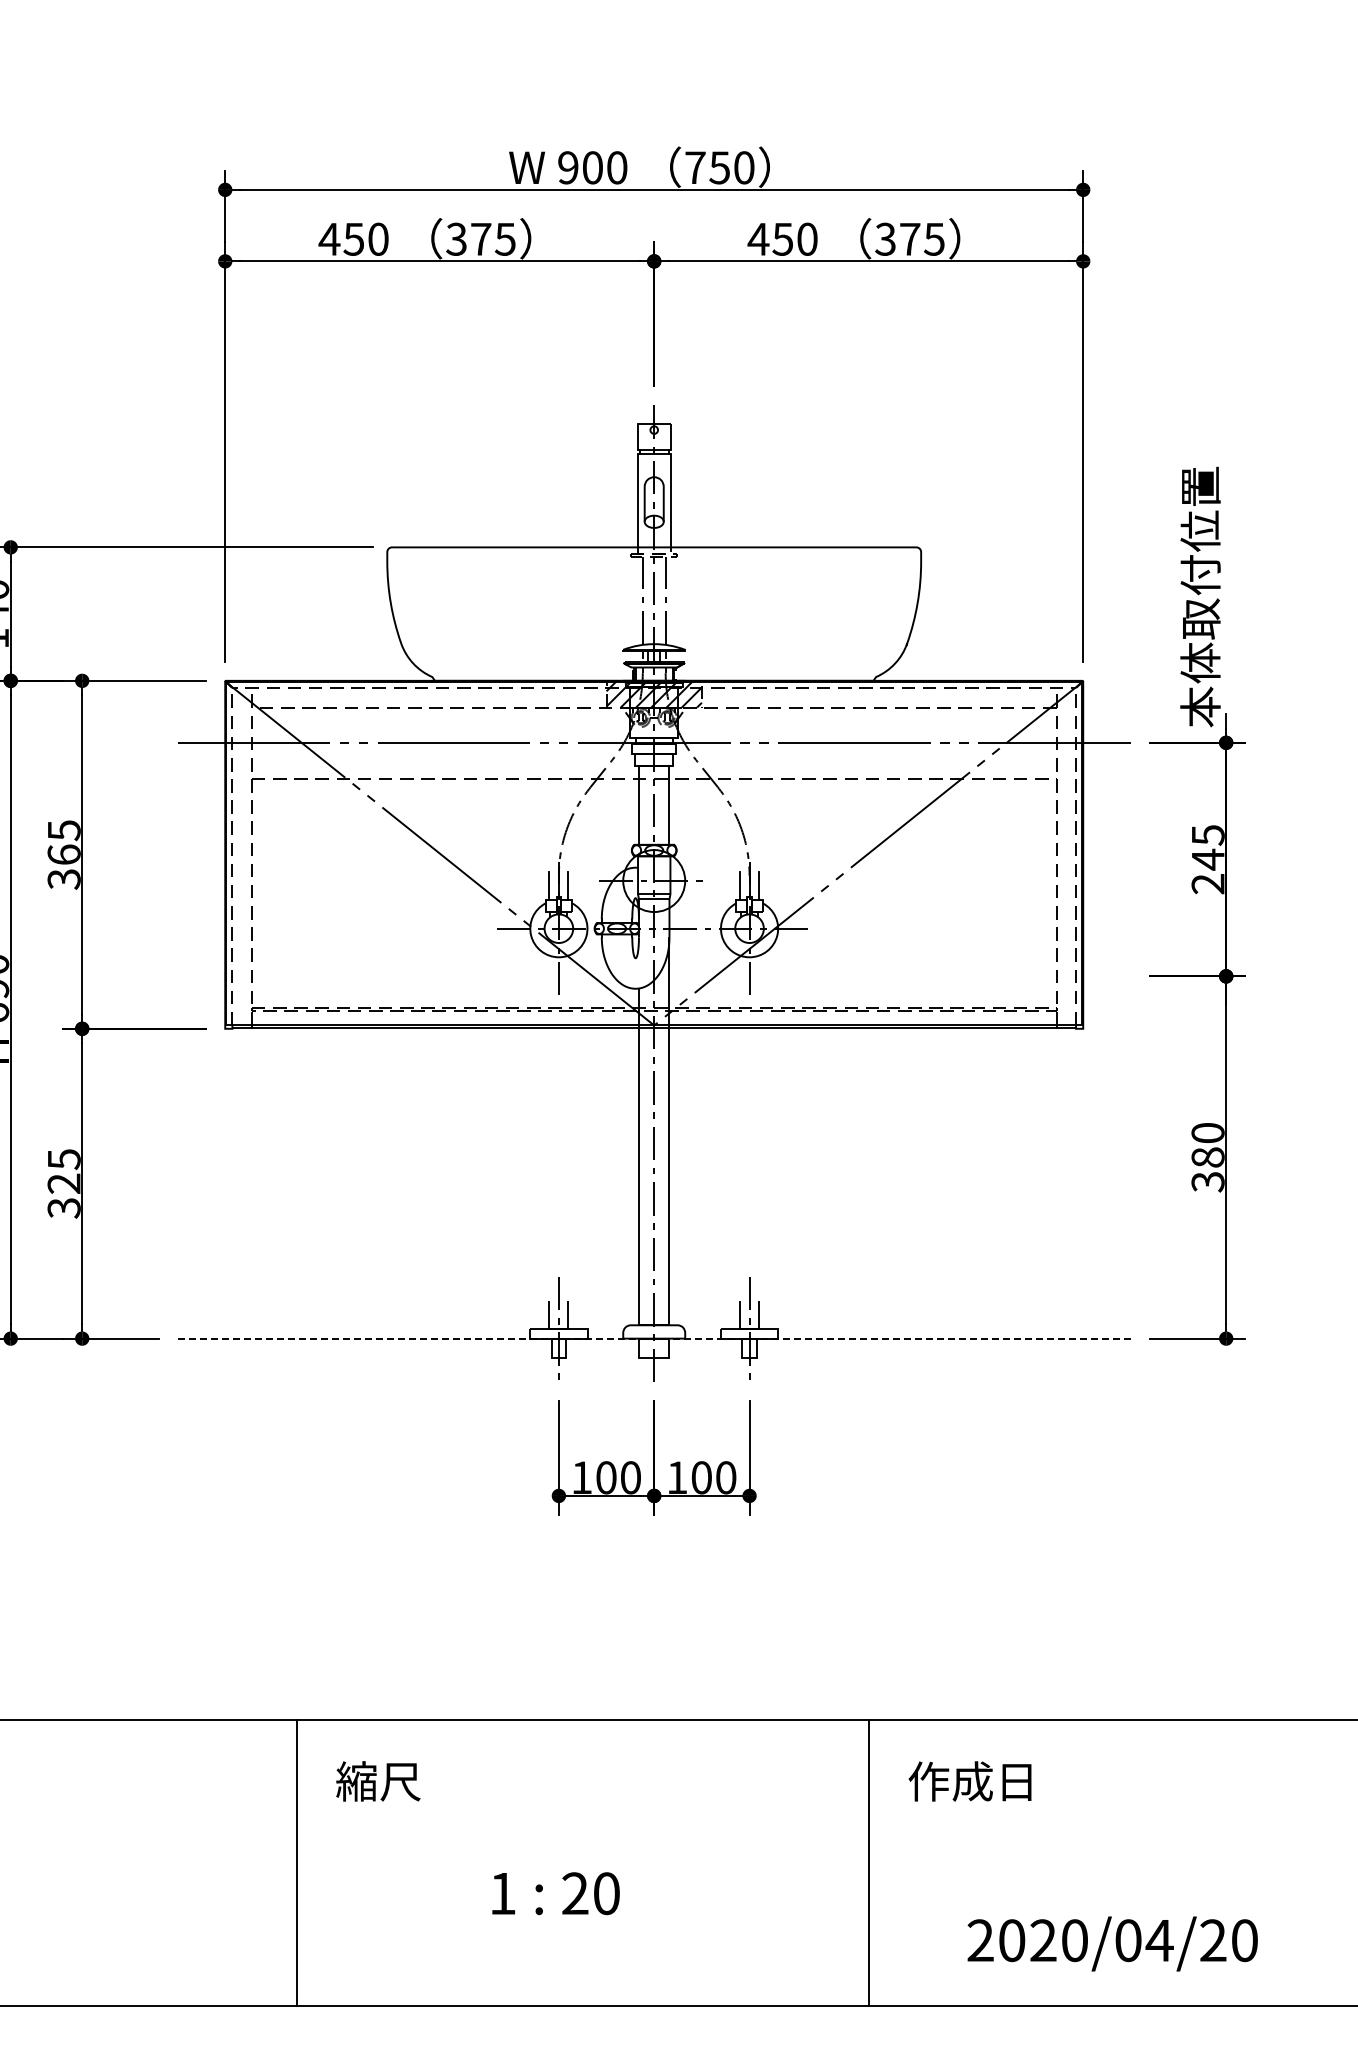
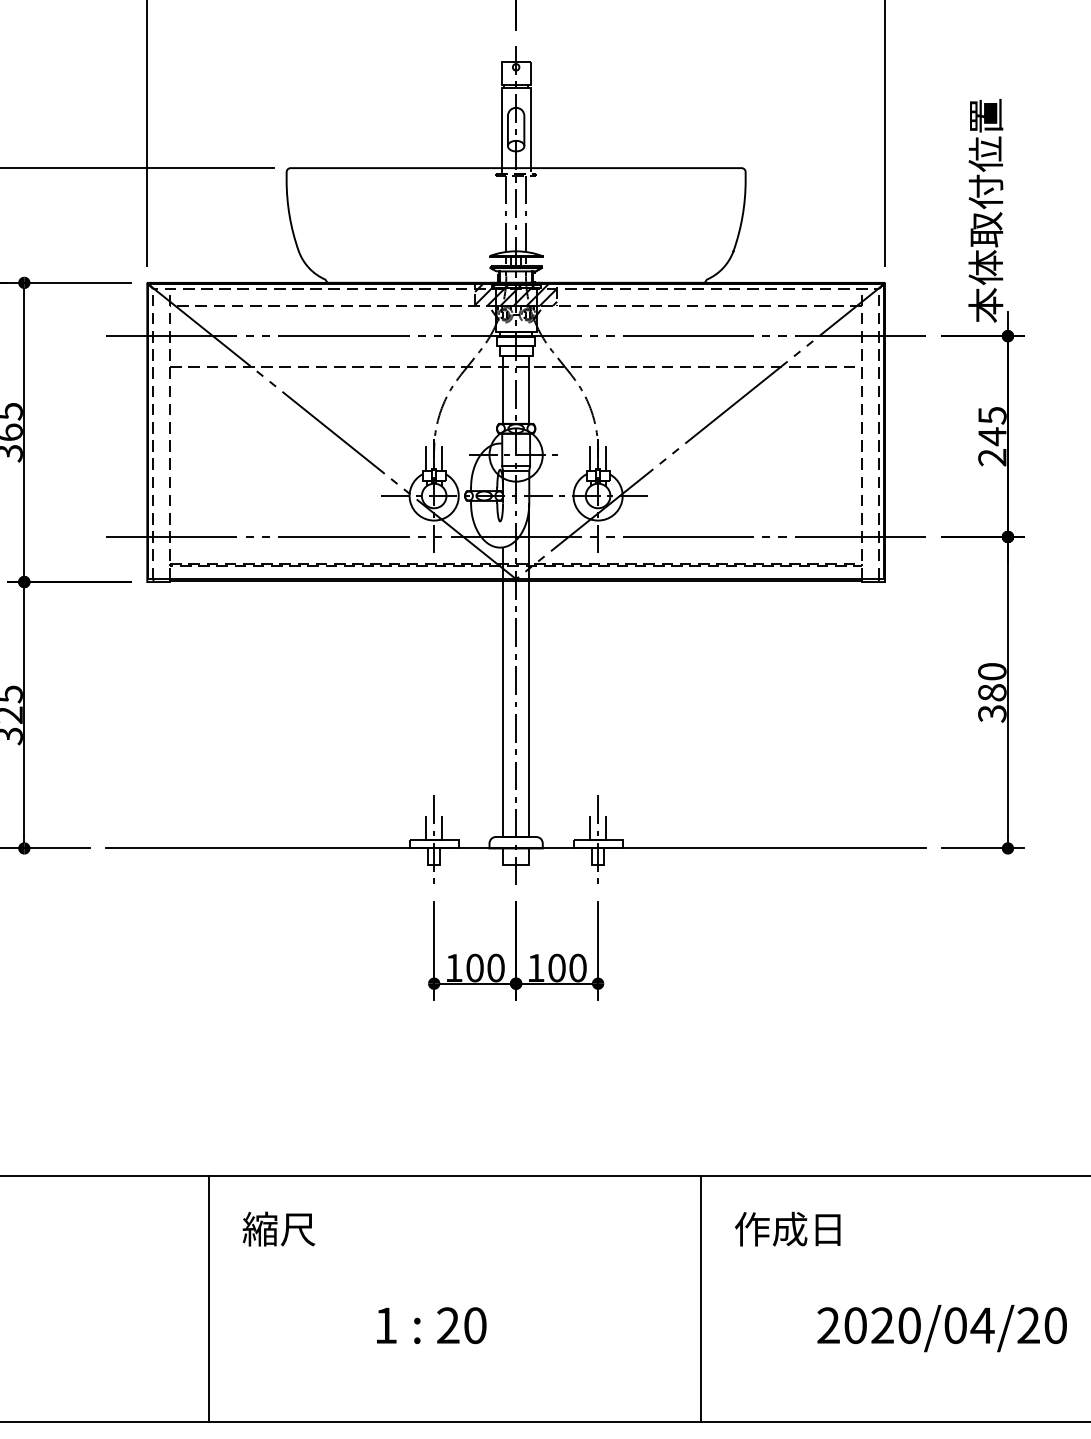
line: (653, 976) -> (515, 537), added
line: (654, 1338) -> (516, 848), dashed -> solid
text: (1112, 1943) -> (941, 1328), moved

